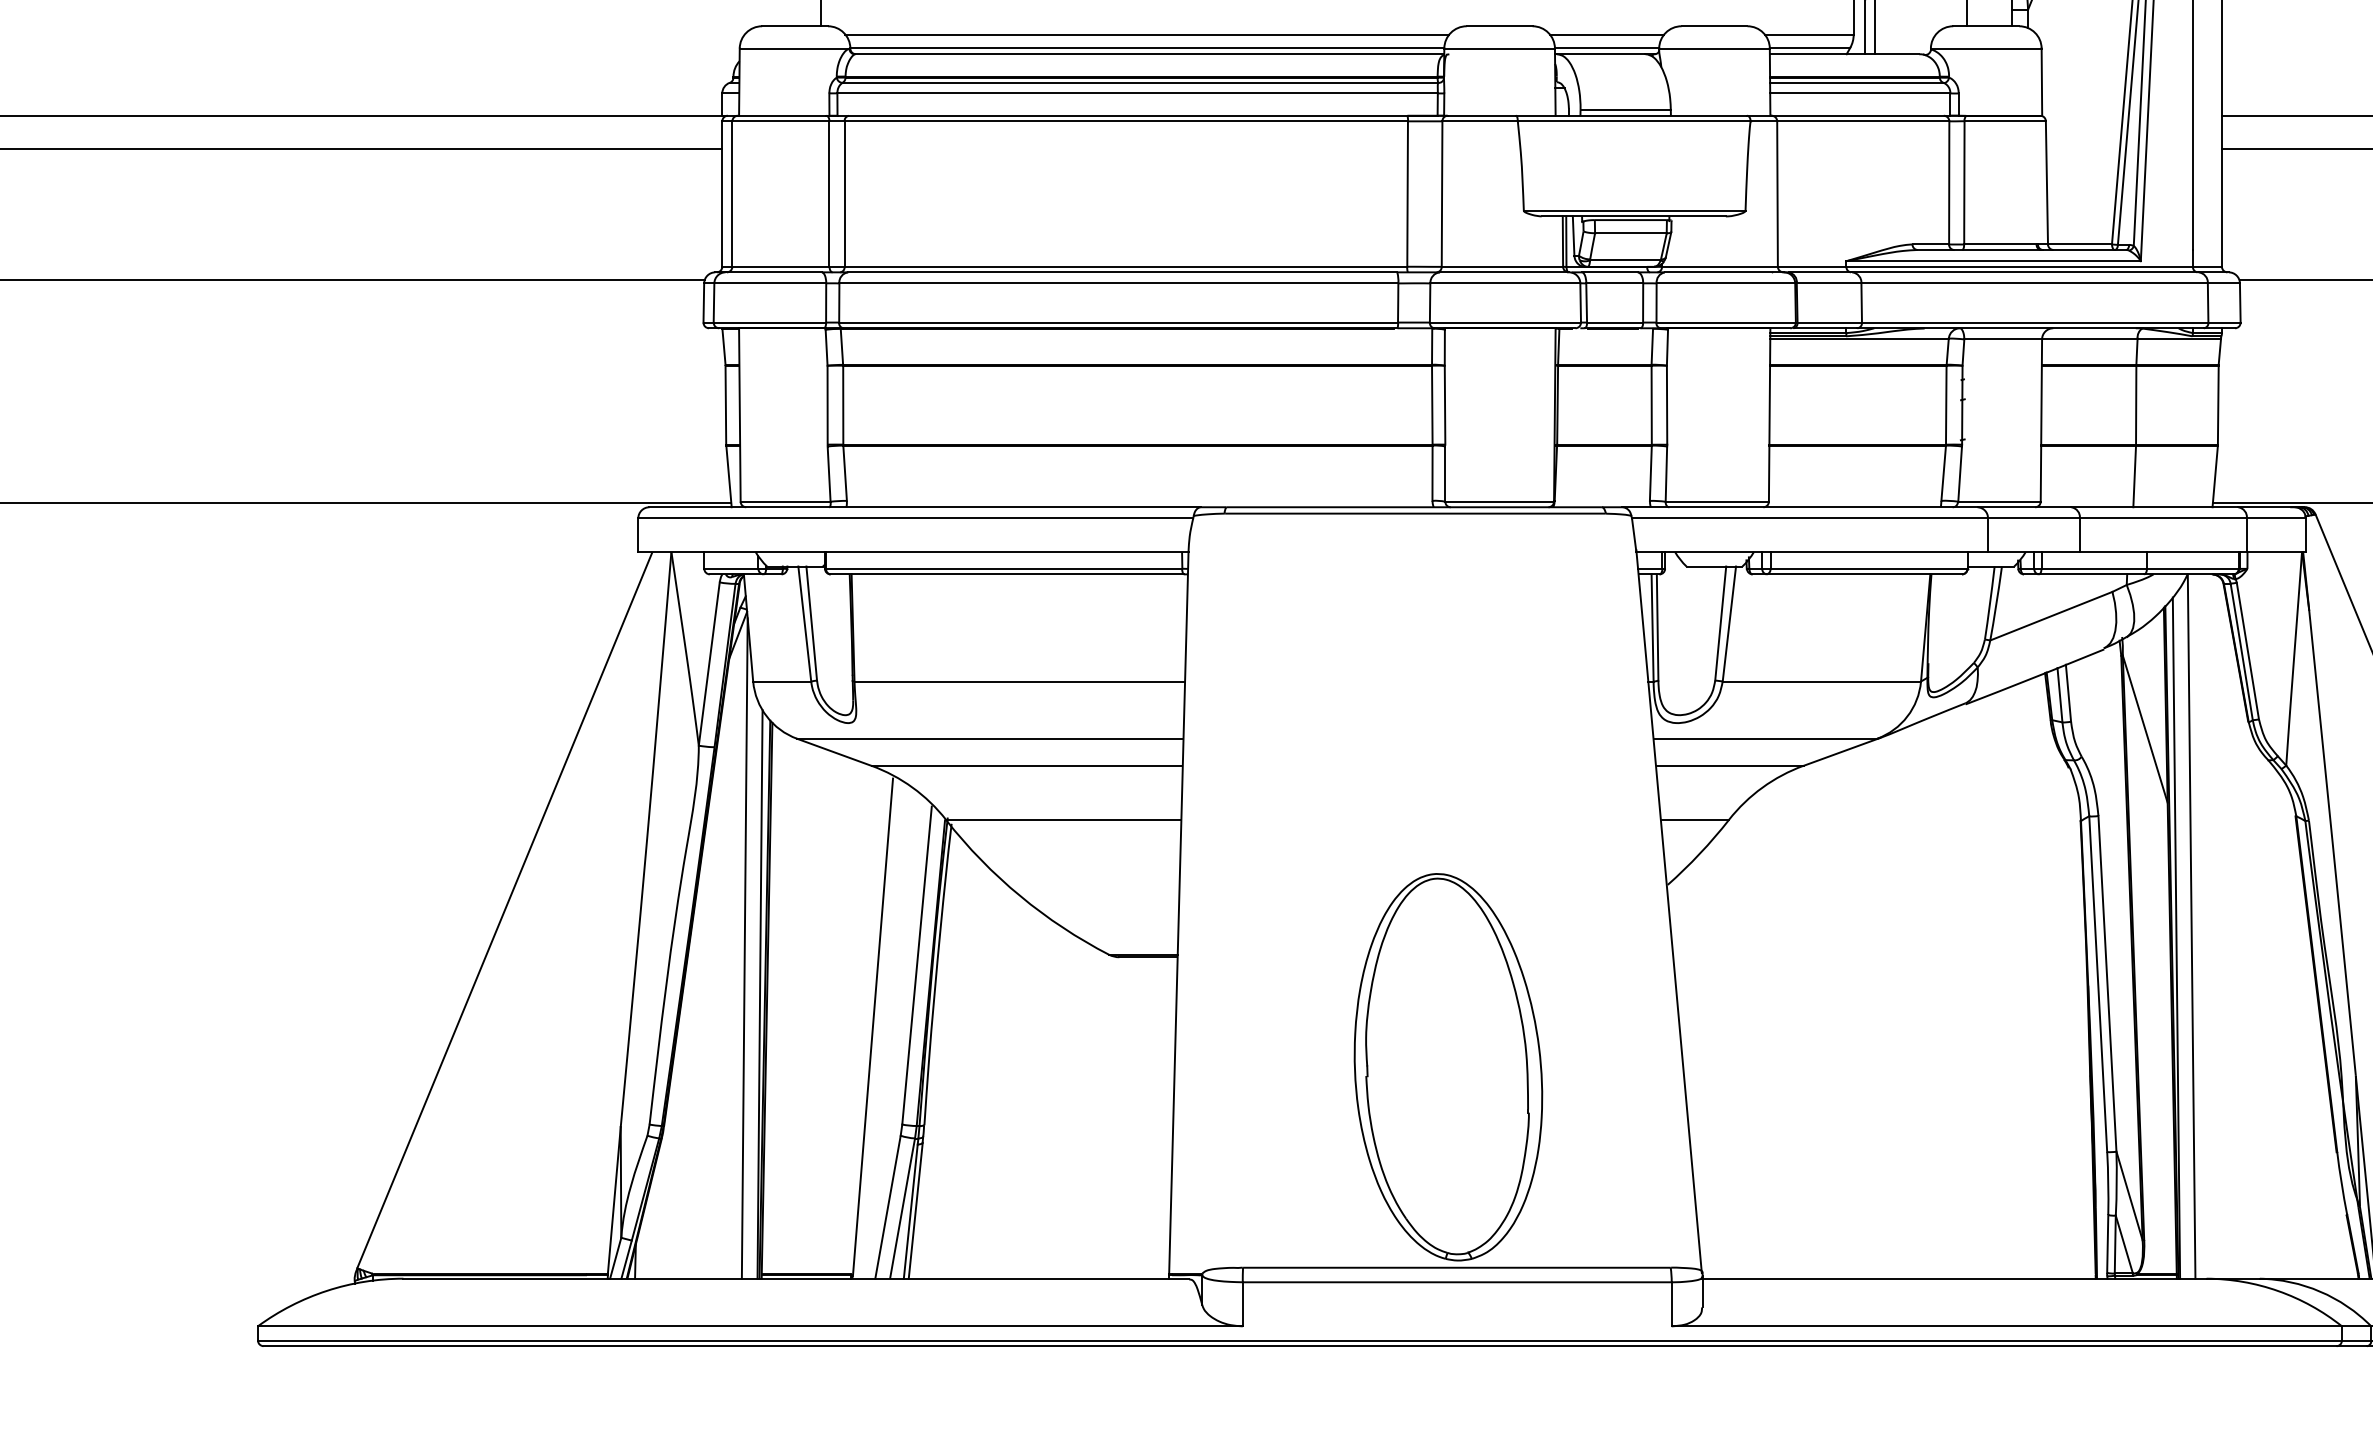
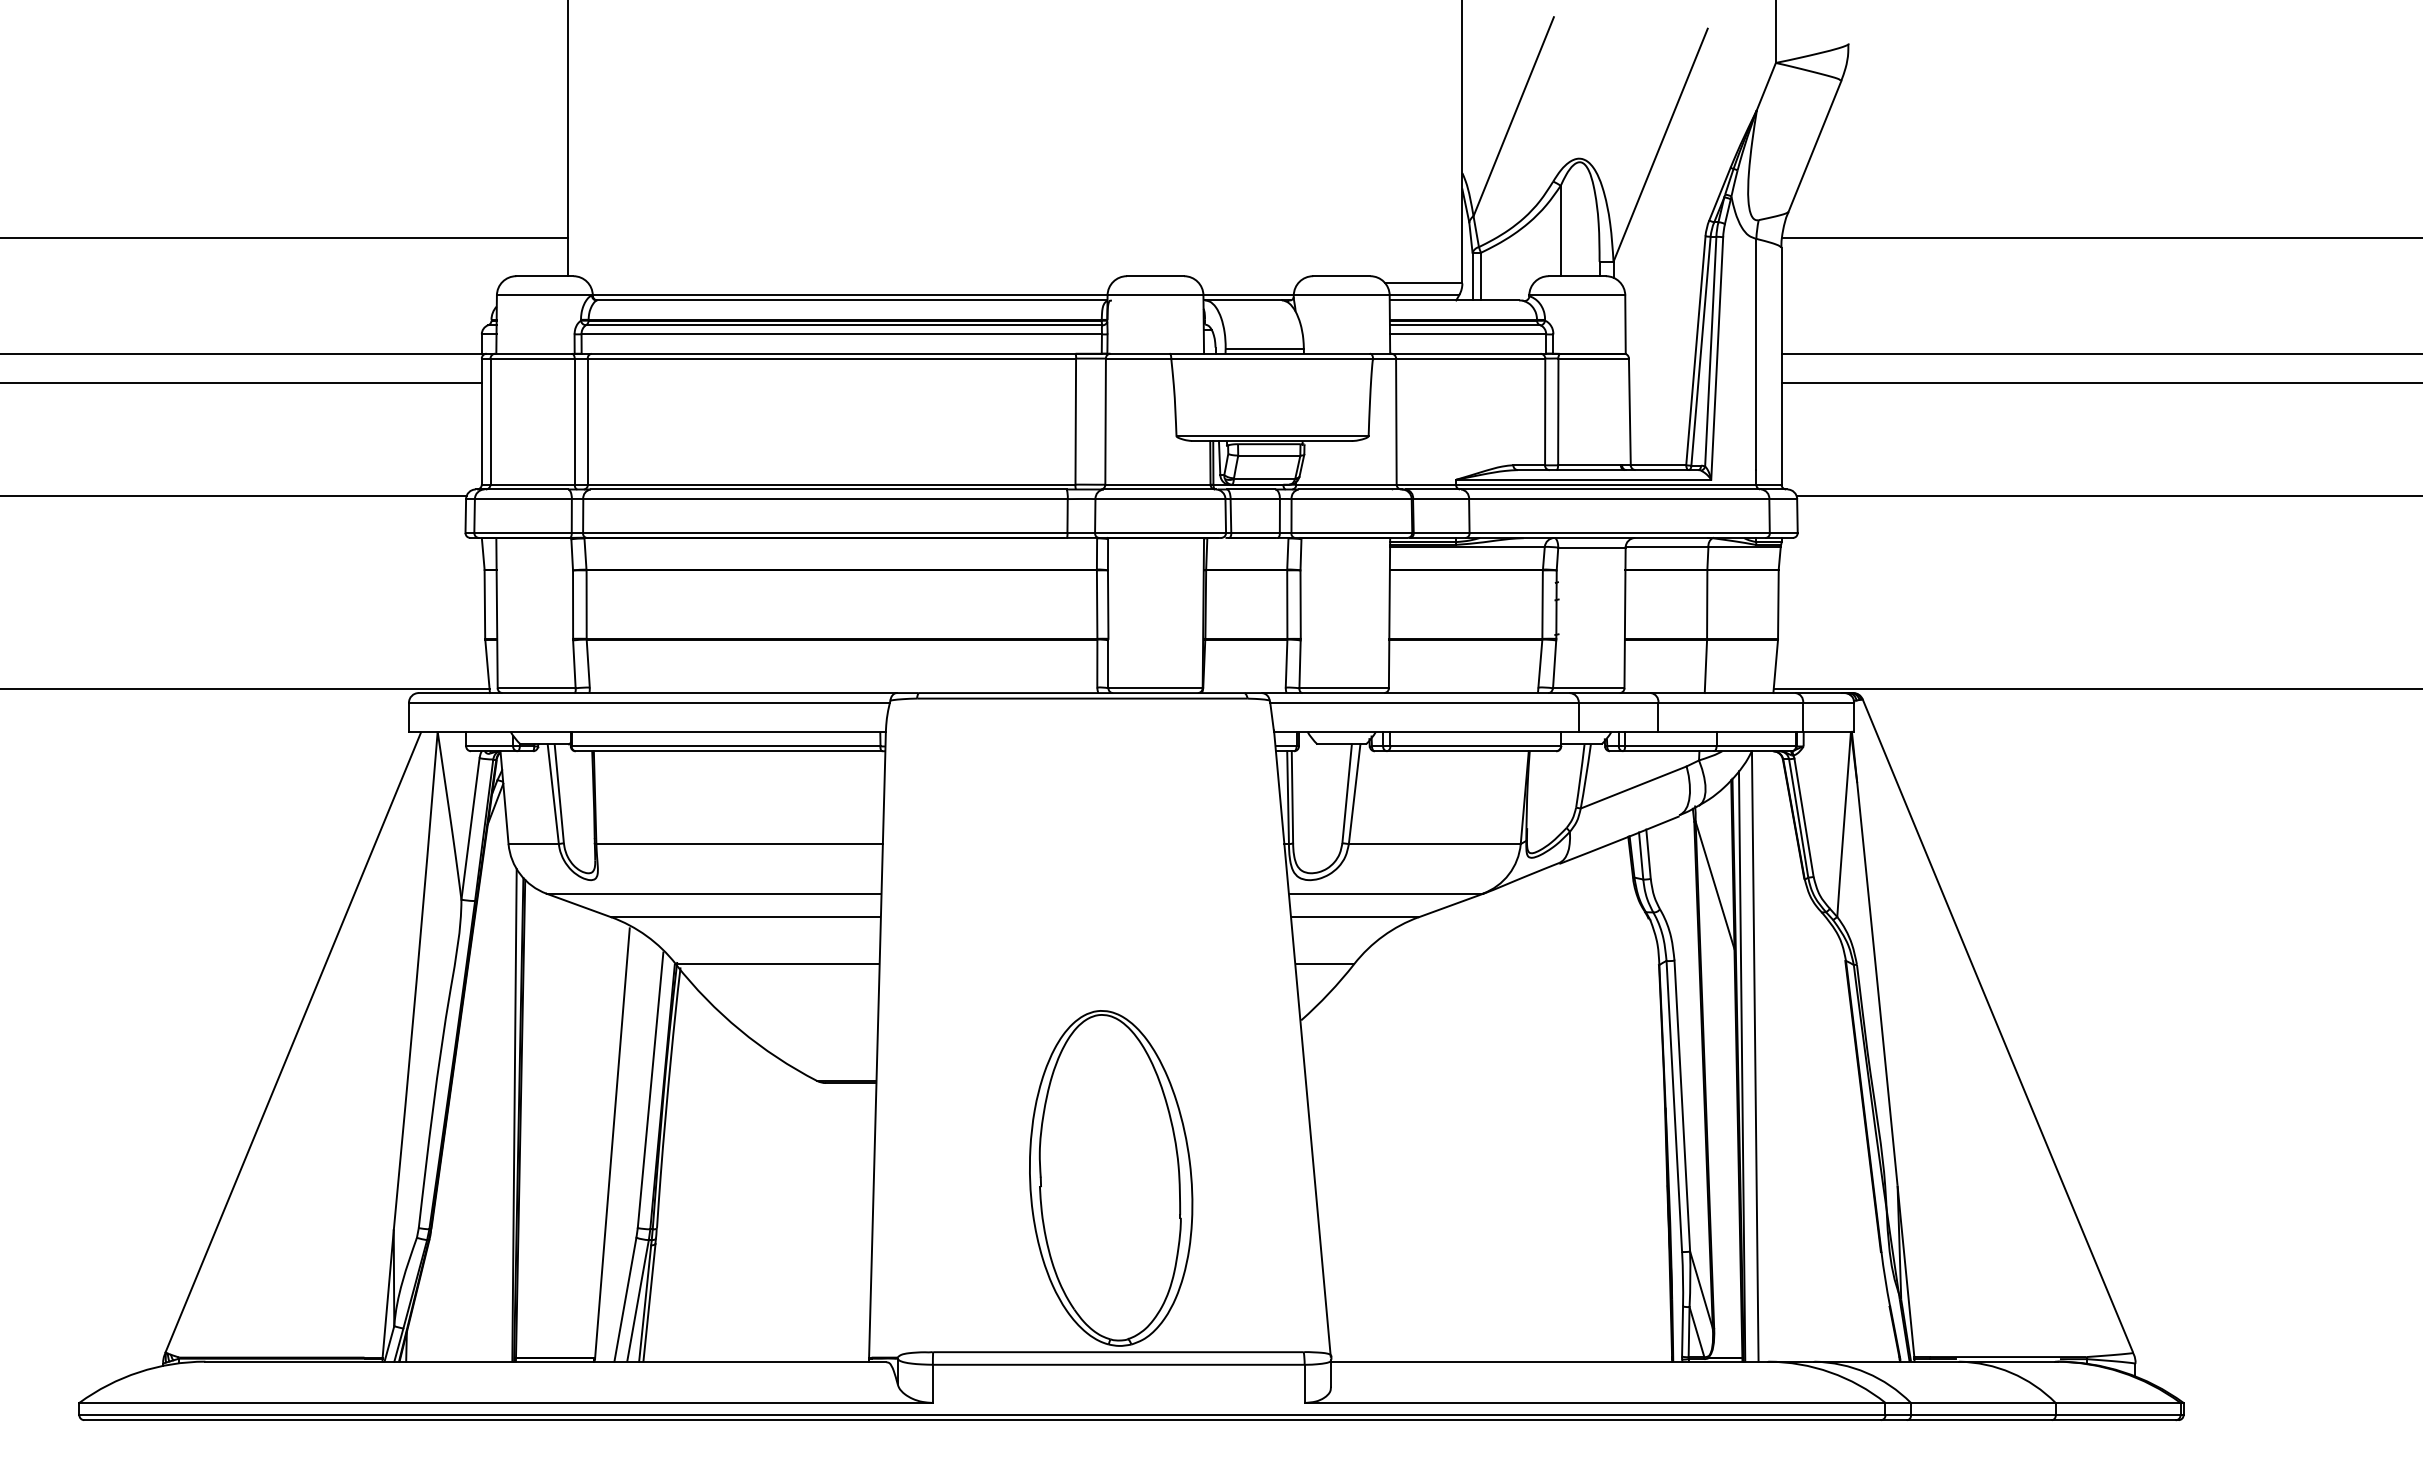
line: (1146, 34) -> (849, 283), removed
line: (1606, 34) -> (1248, 283), removed
line: (743, 948) -> (500, 1075), removed

